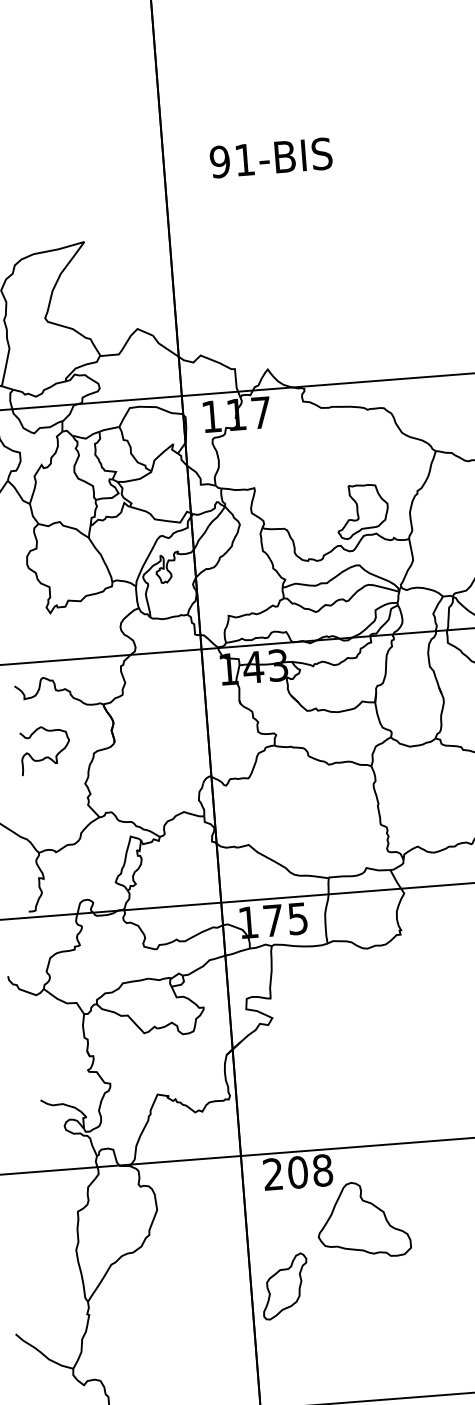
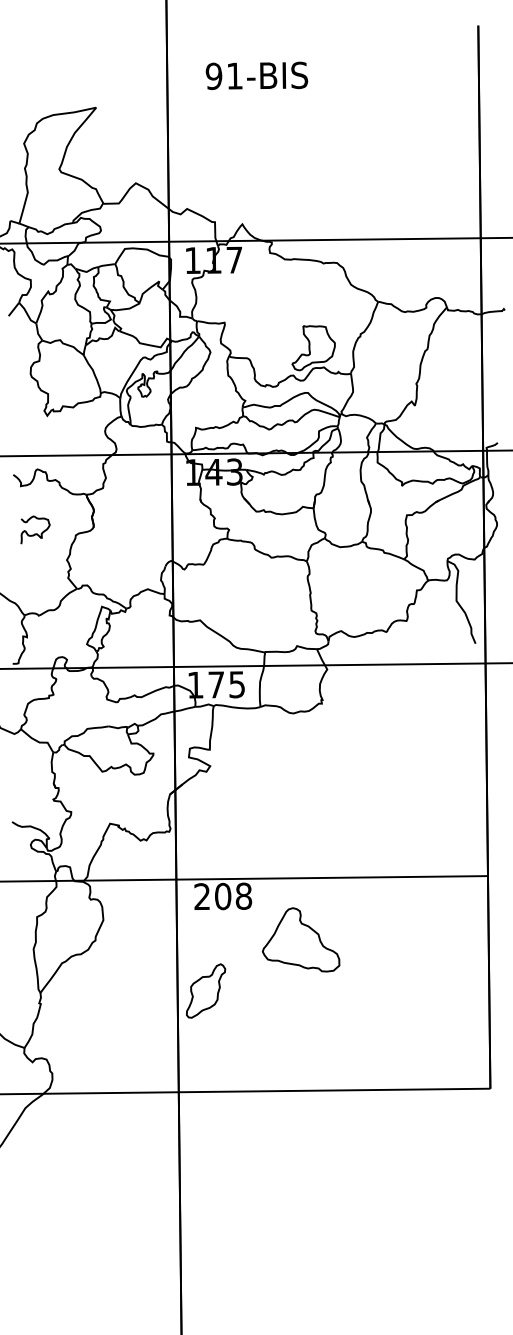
text: (270, 157) -> (256, 75), moved
part: (45, 749) -> (35, 529), size x0.7
part: (363, 1219) -> (301, 939), moved

